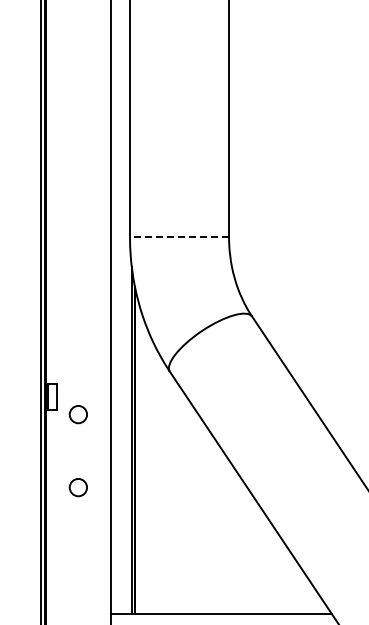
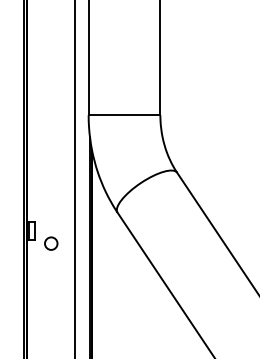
line: (179, 237) -> (124, 115), dashed -> solid
circle: (77, 487) -> (50, 296), removed

